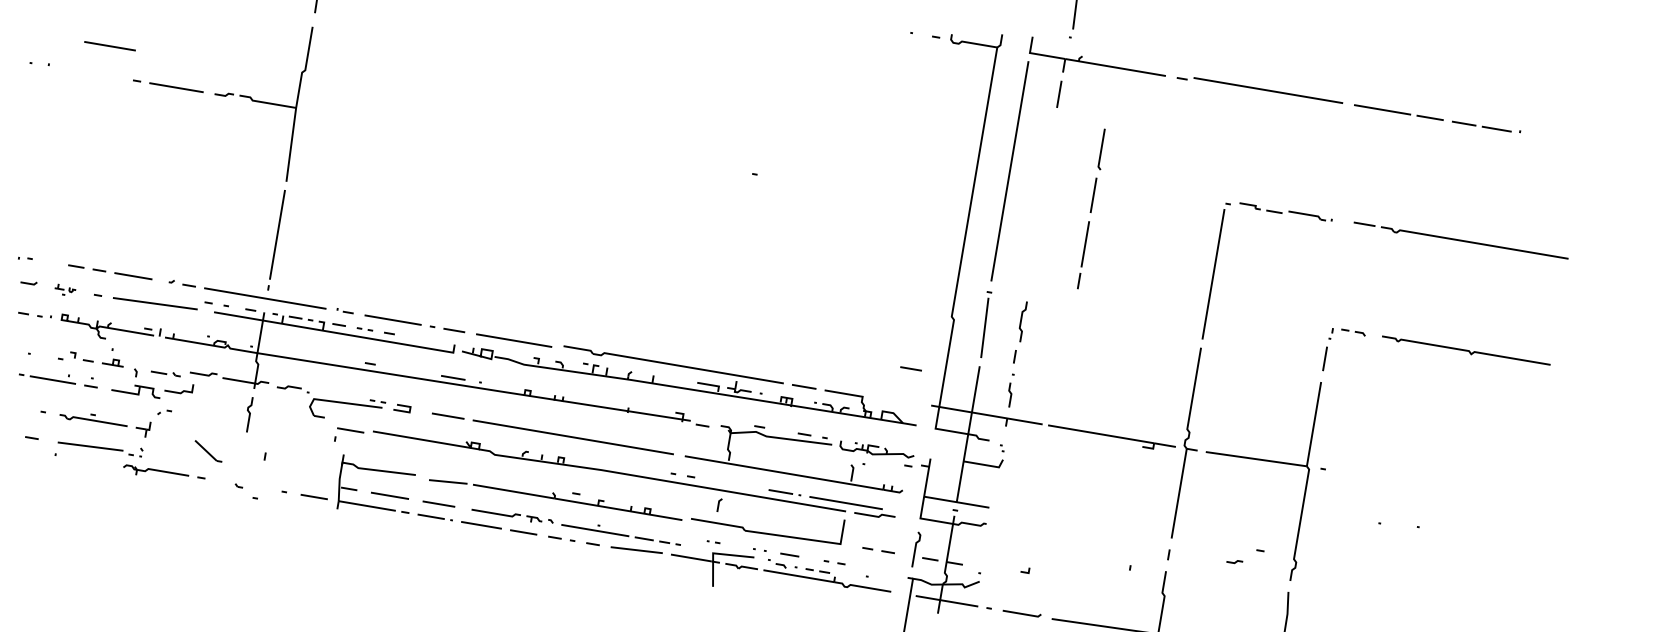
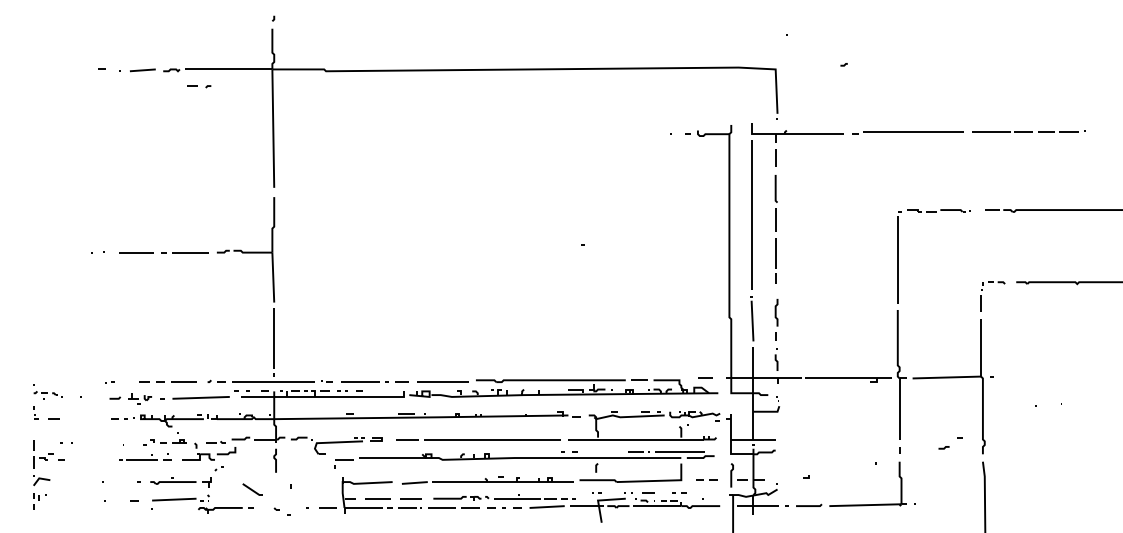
line: (110, 46) -> (136, 252), moved
part: (1091, 208) -> (775, 229), moved
part: (64, 289) -> (139, 398), size x1.67
line: (911, 367) -> (705, 377), moved

